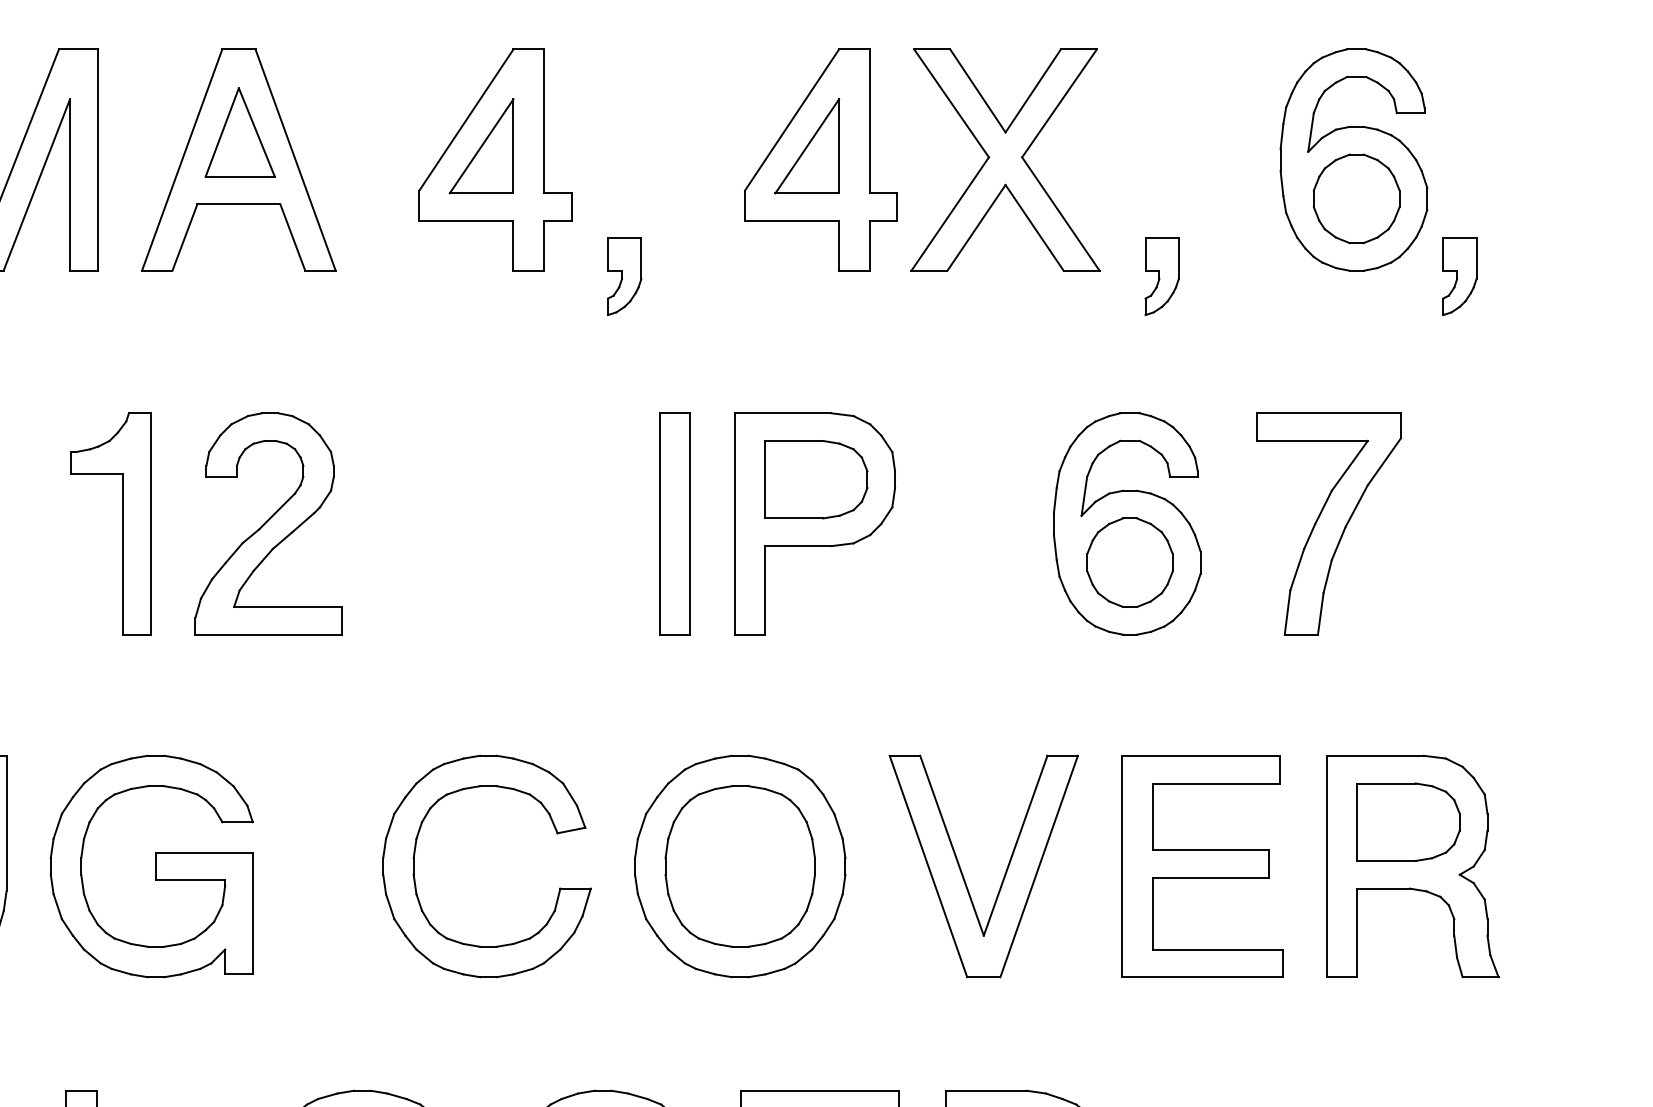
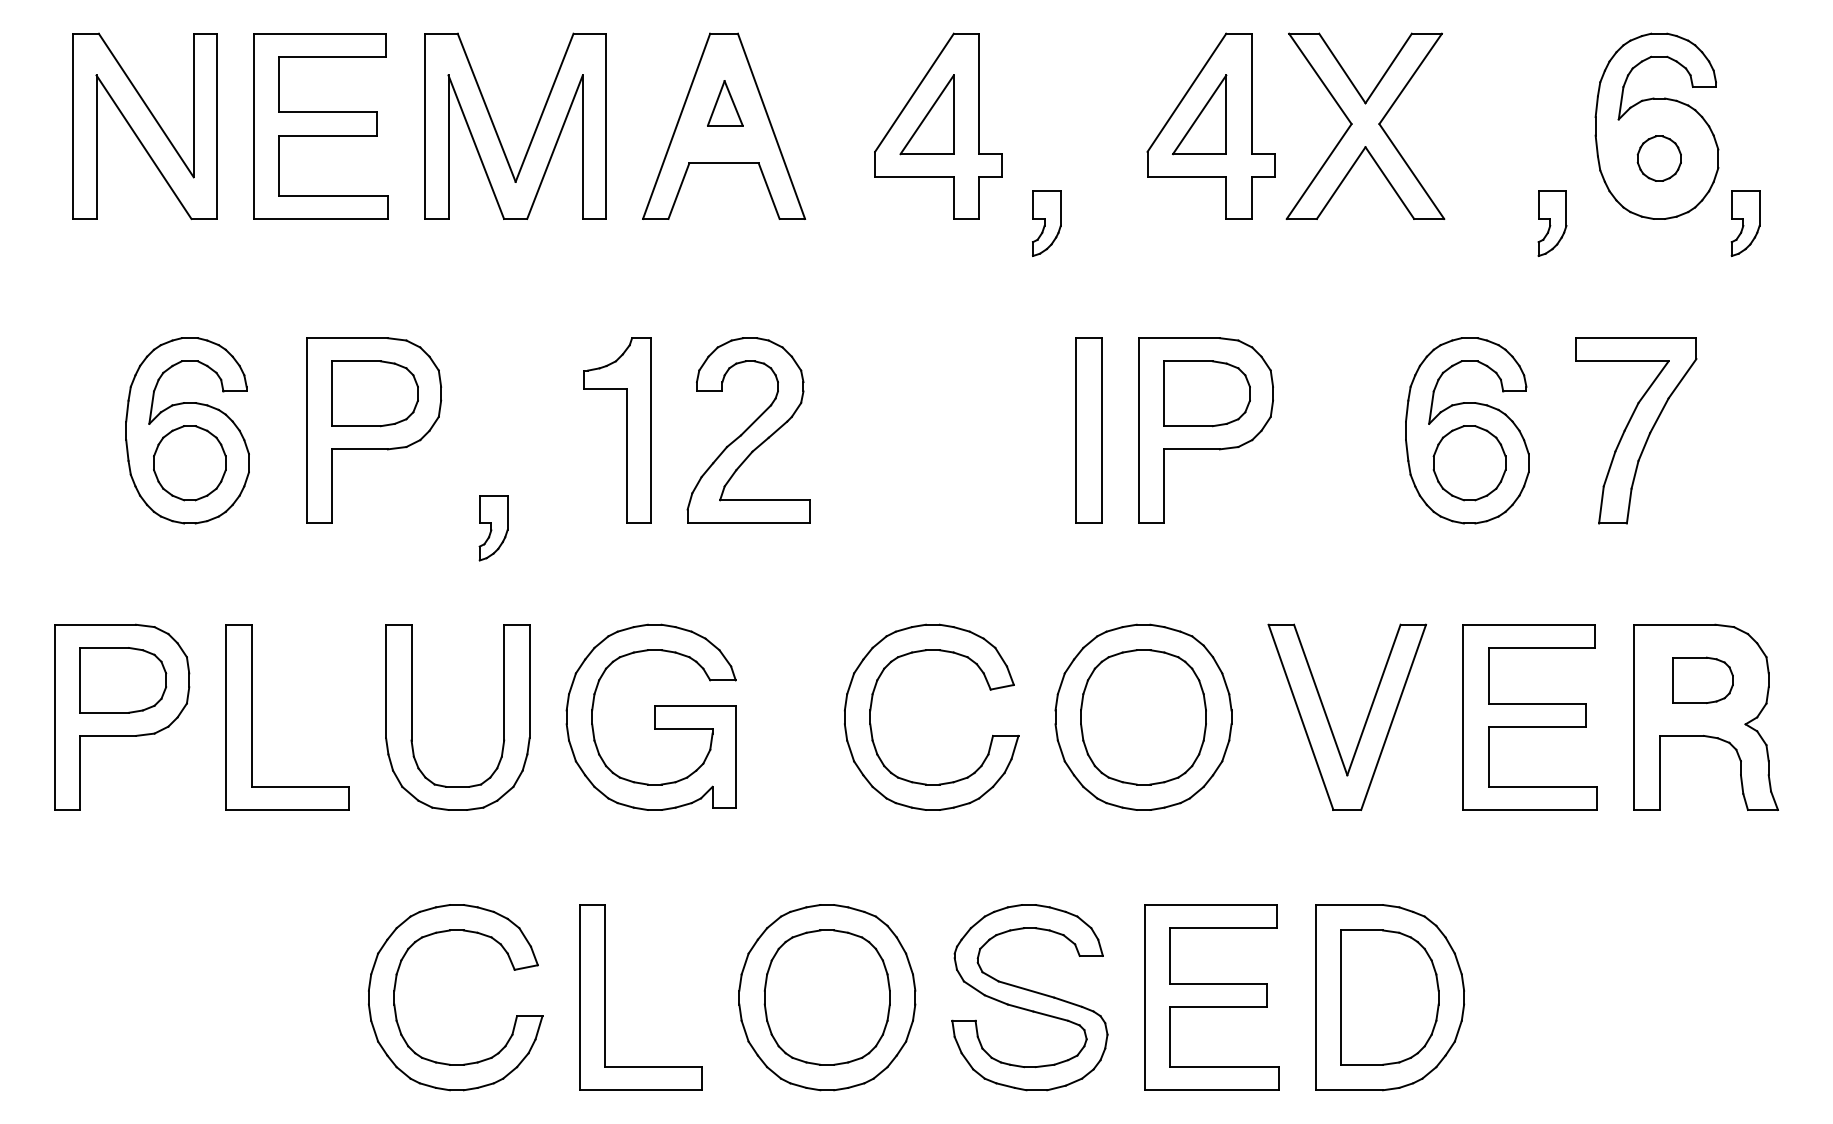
part: (240, 132) -> (725, 103), size x0.6
part: (1356, 198) -> (1659, 158), size x0.6
part: (1162, 276) -> (1552, 223), moved
part: (1408, 822) -> (1702, 680), size x0.7

